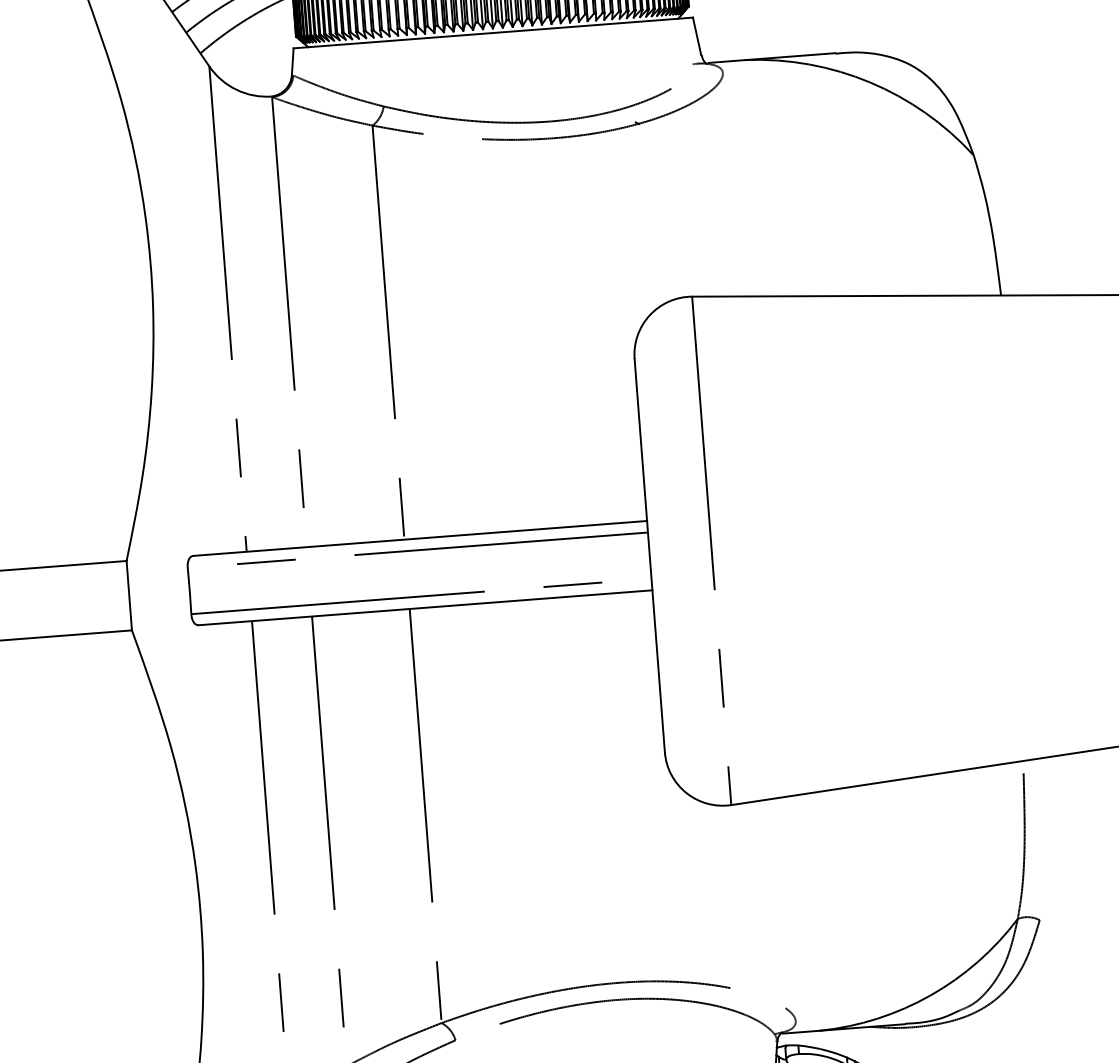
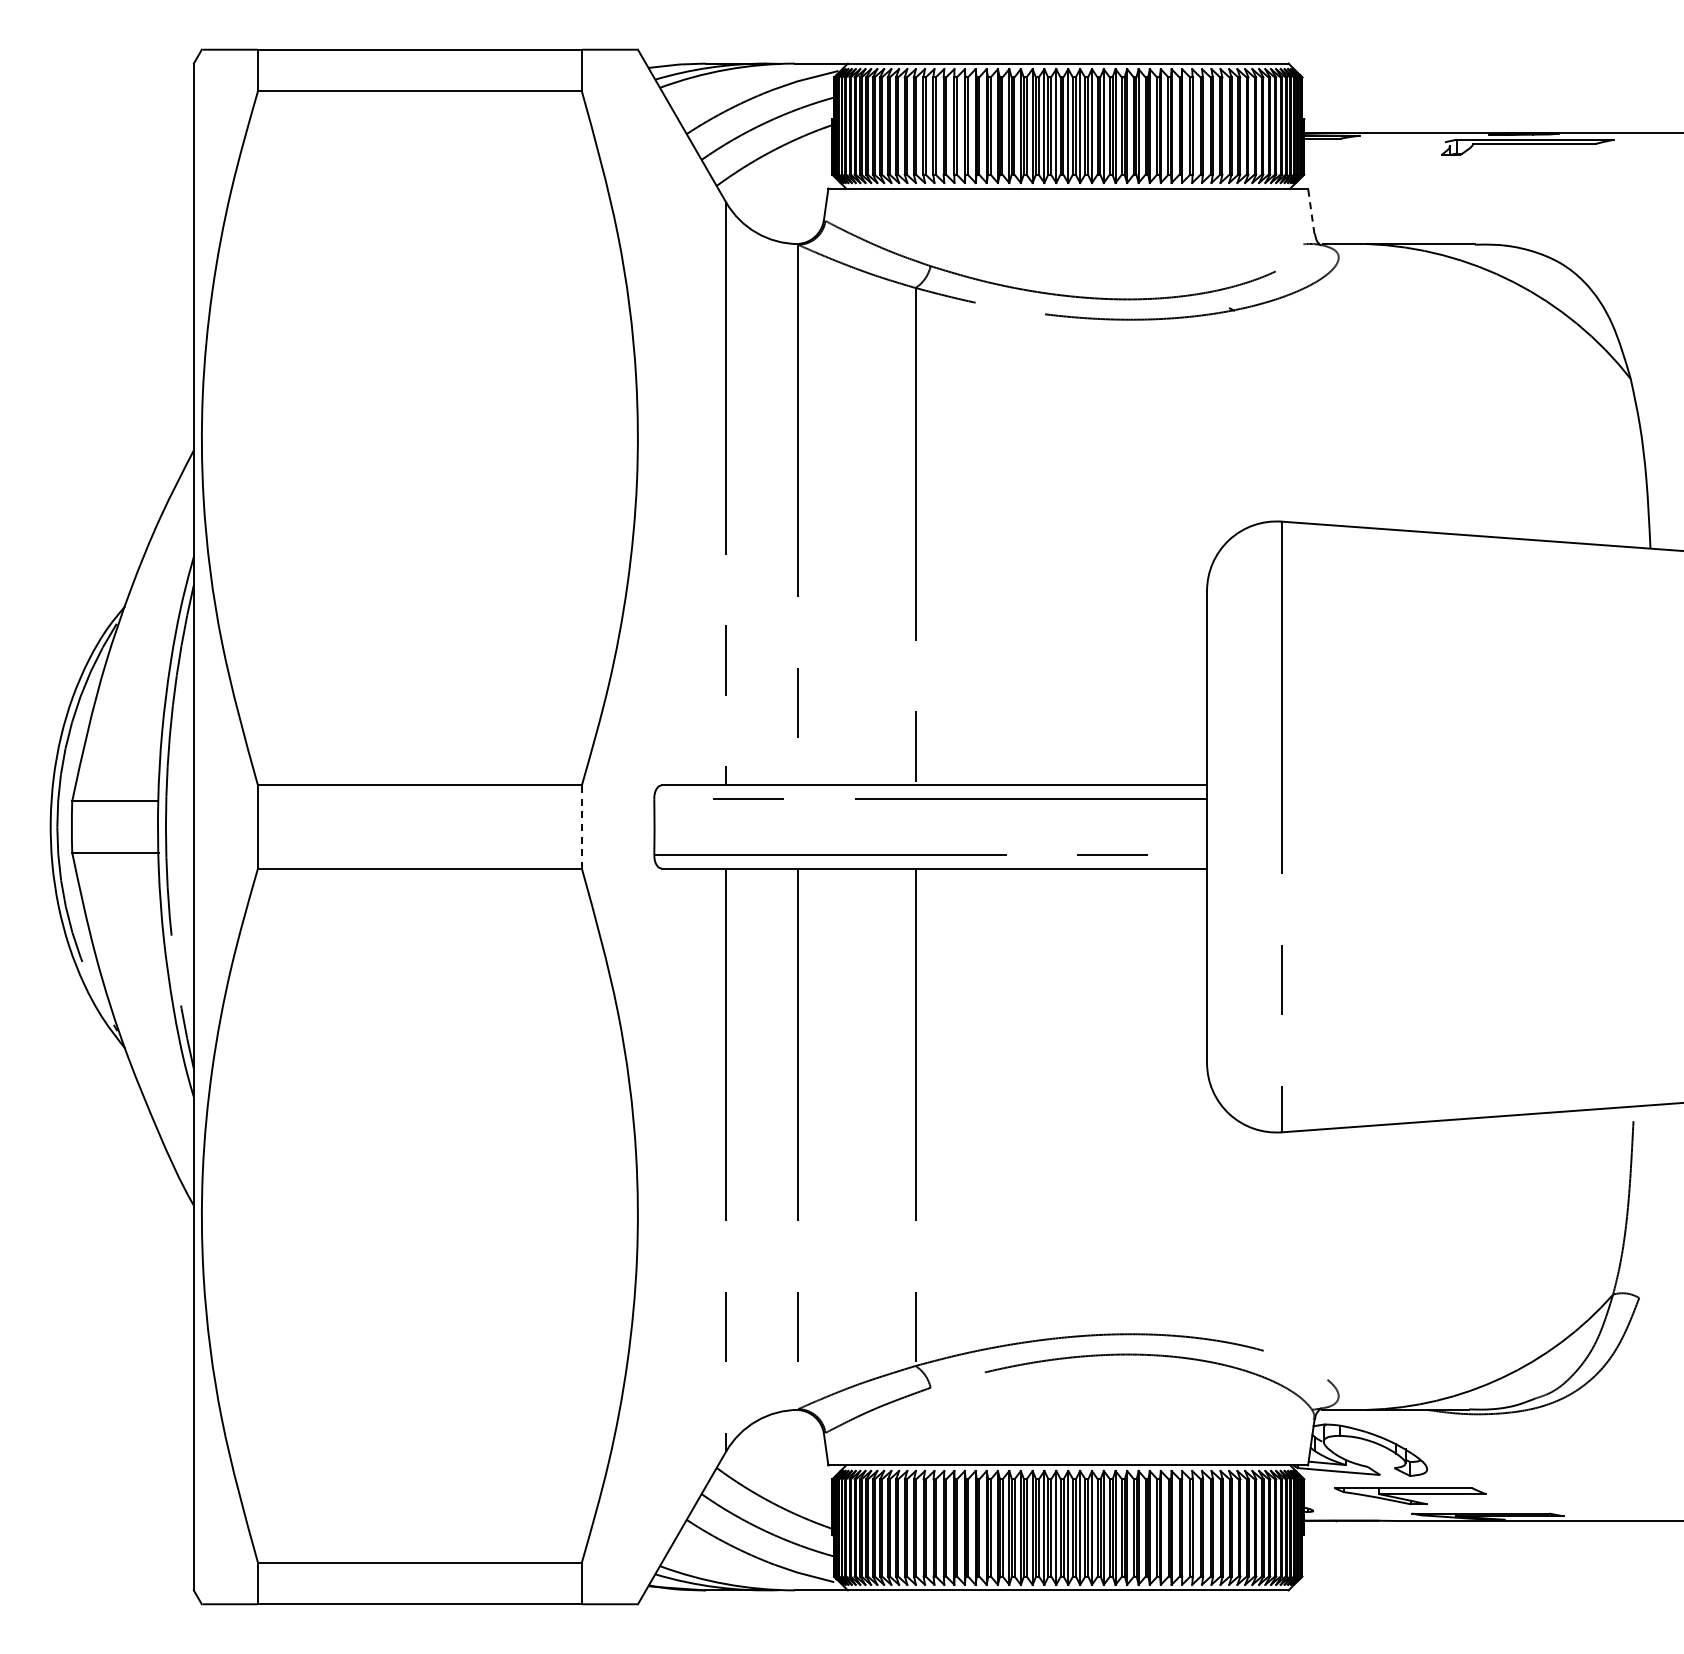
line: (697, 36) -> (1311, 211), solid -> dashed
line: (128, 595) -> (581, 826), solid -> dashed

